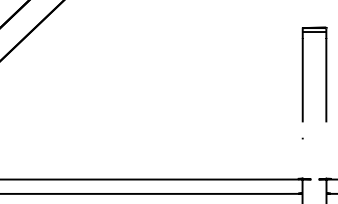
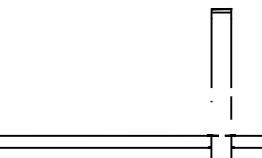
line: (326, 146) -> (231, 108), added

